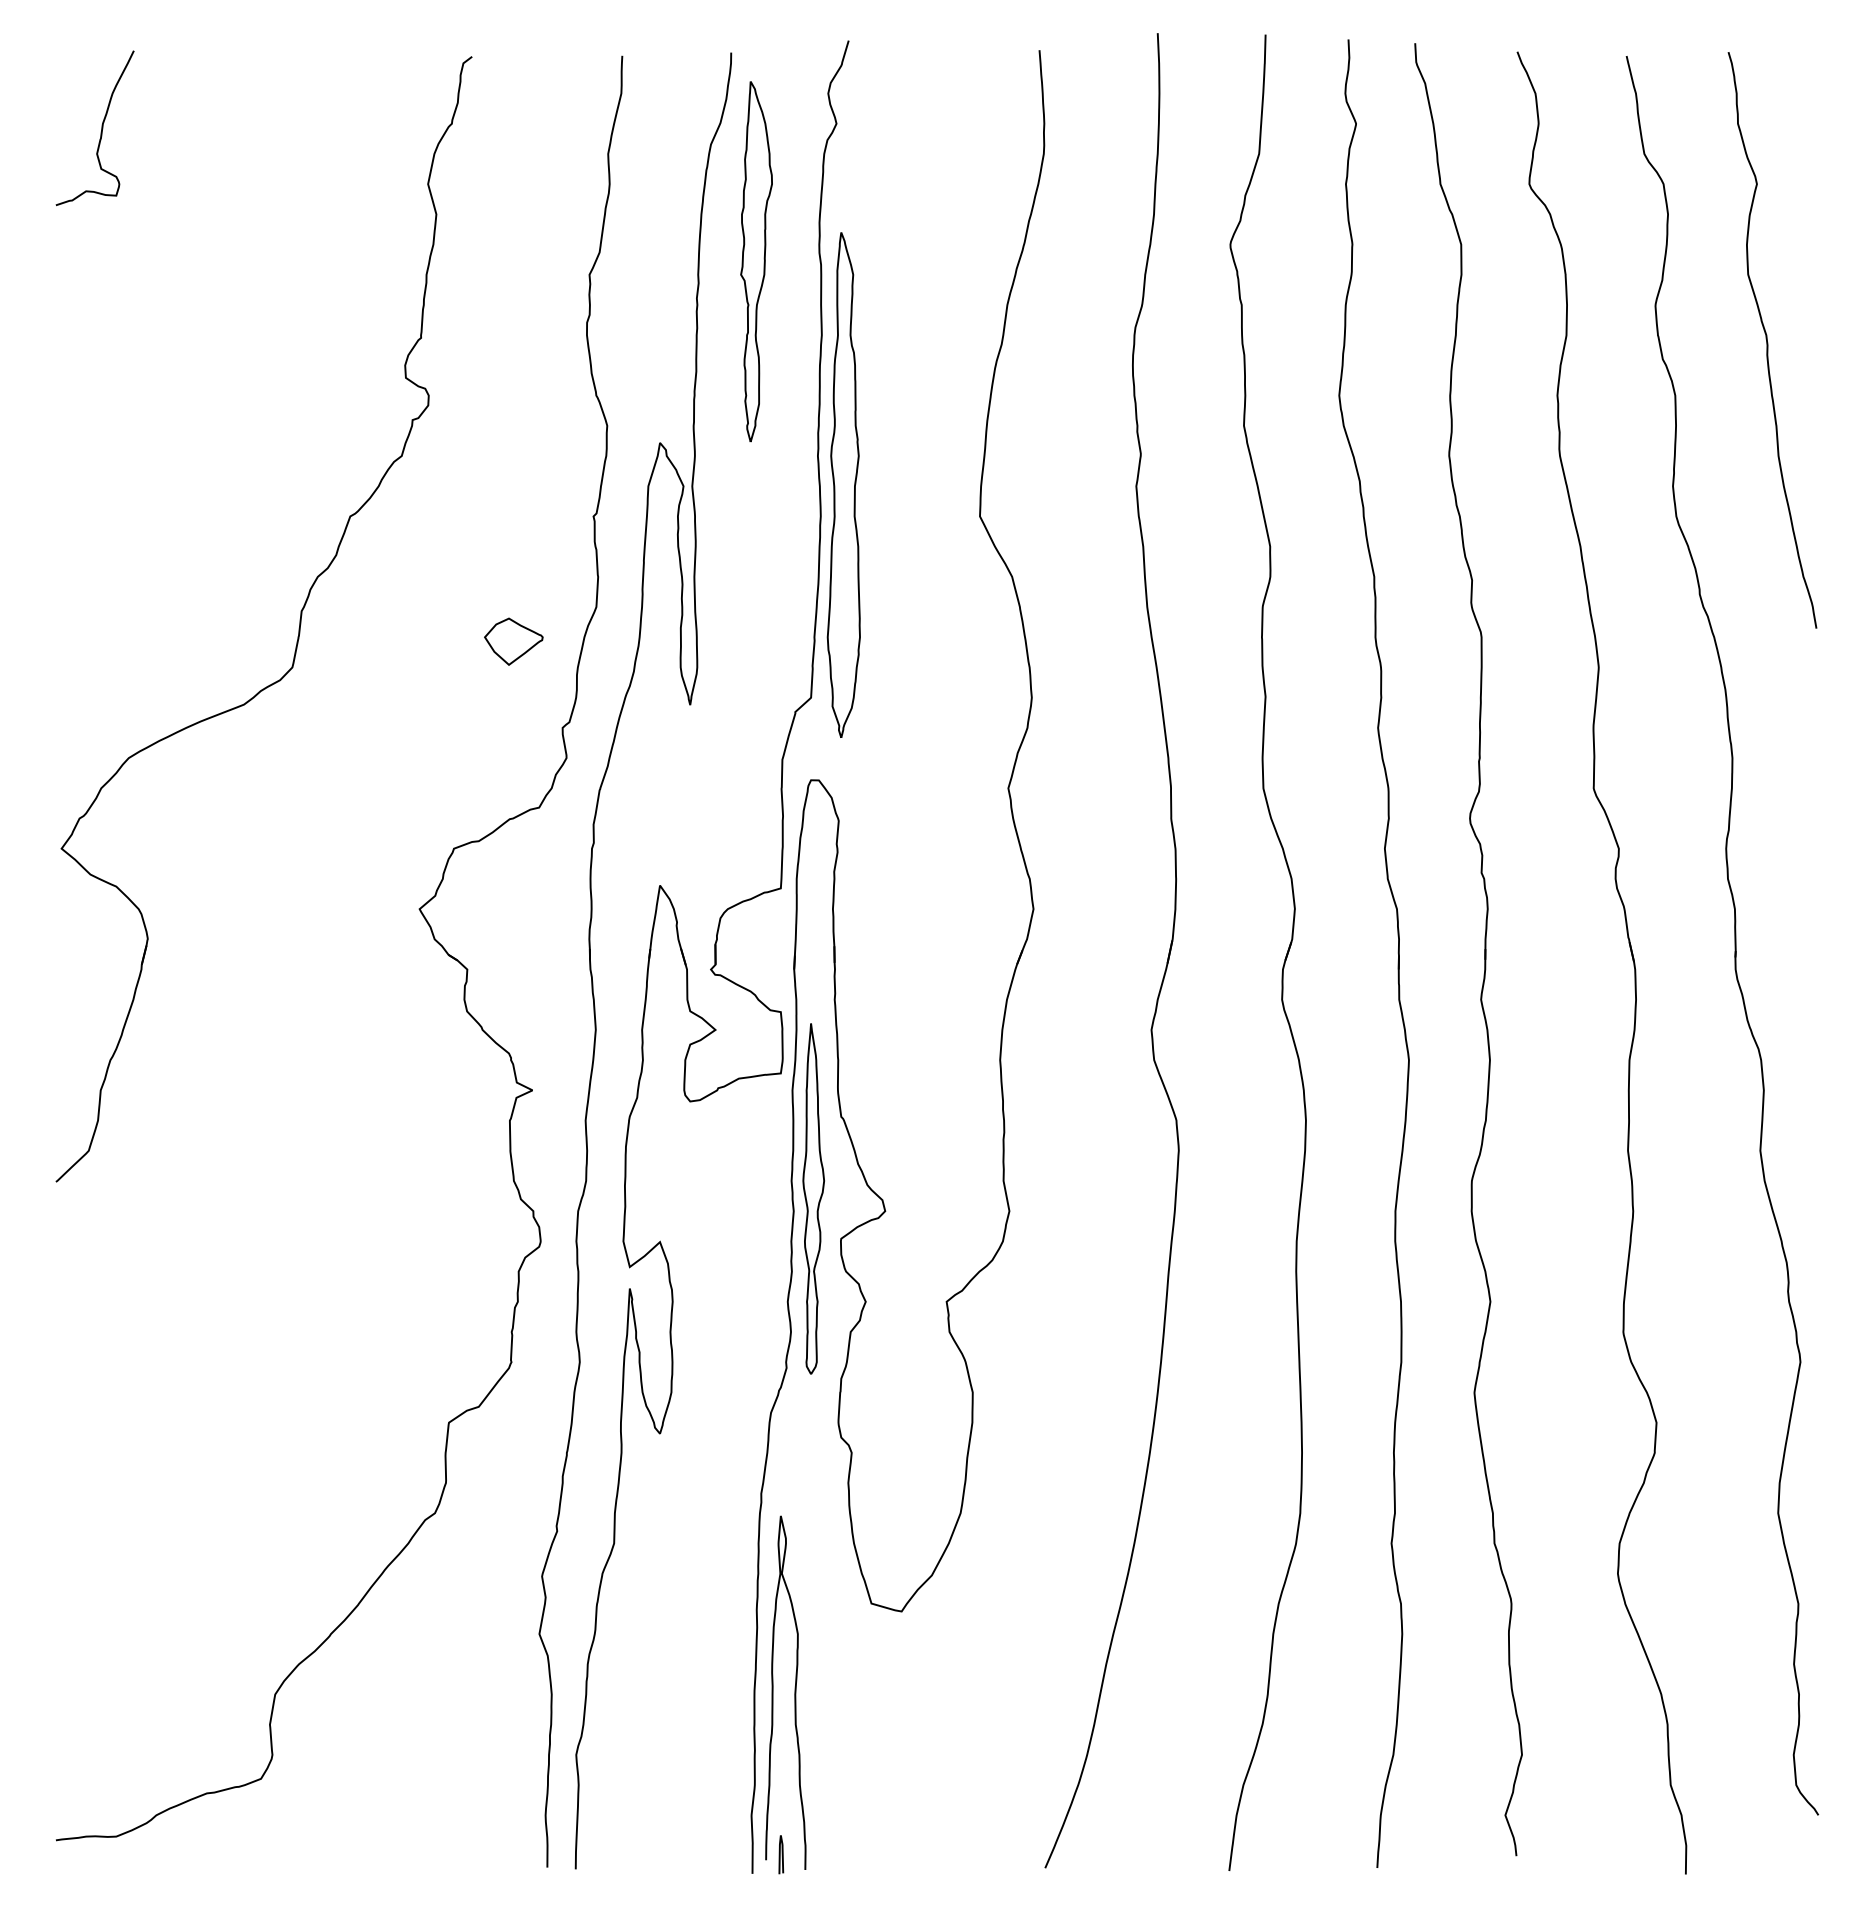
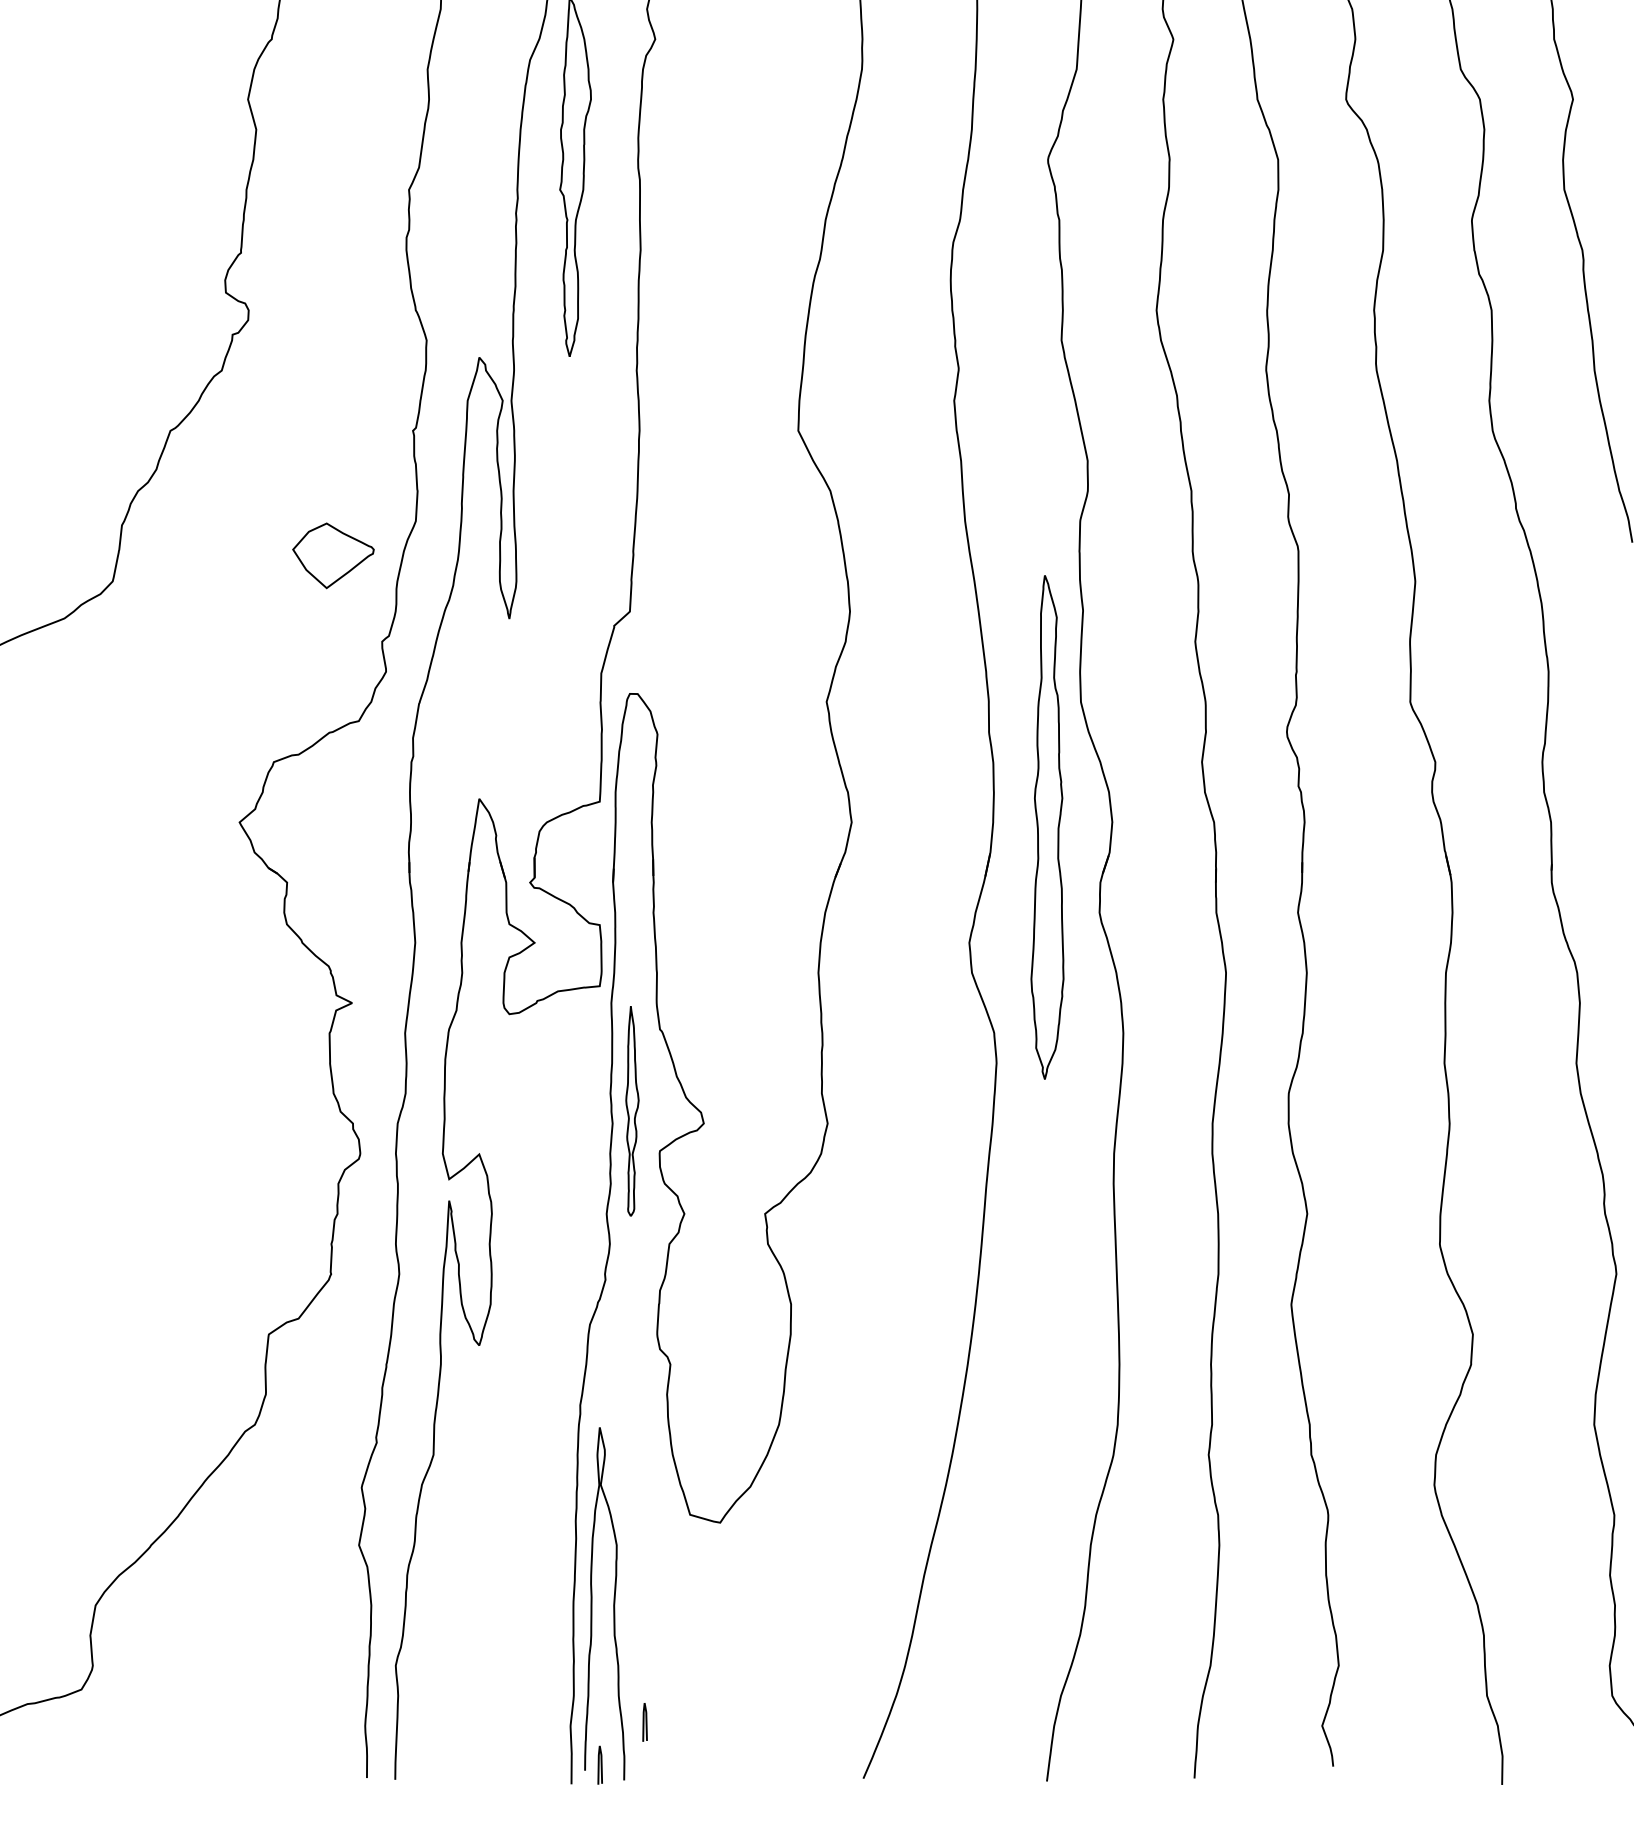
part: (843, 484) -> (1047, 826), moved
part: (513, 641) -> (333, 555), size x1.4
part: (813, 1198) -> (632, 1110), size x0.6
curve: (826, 1811) -> (645, 1722), added

